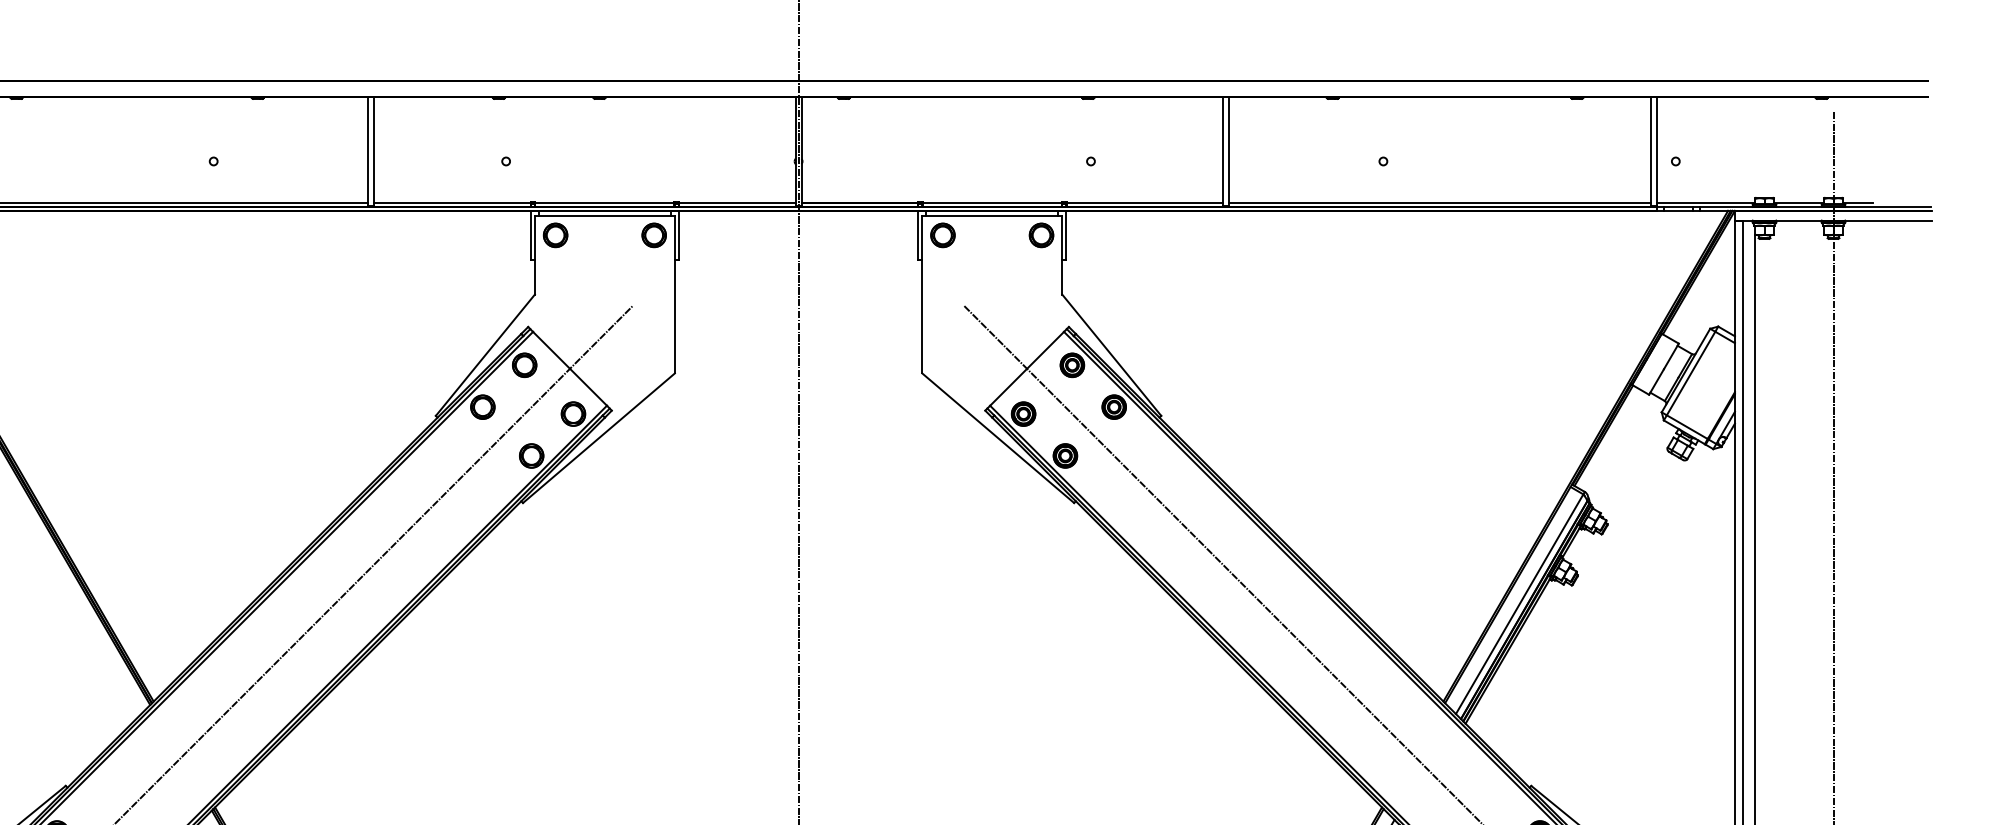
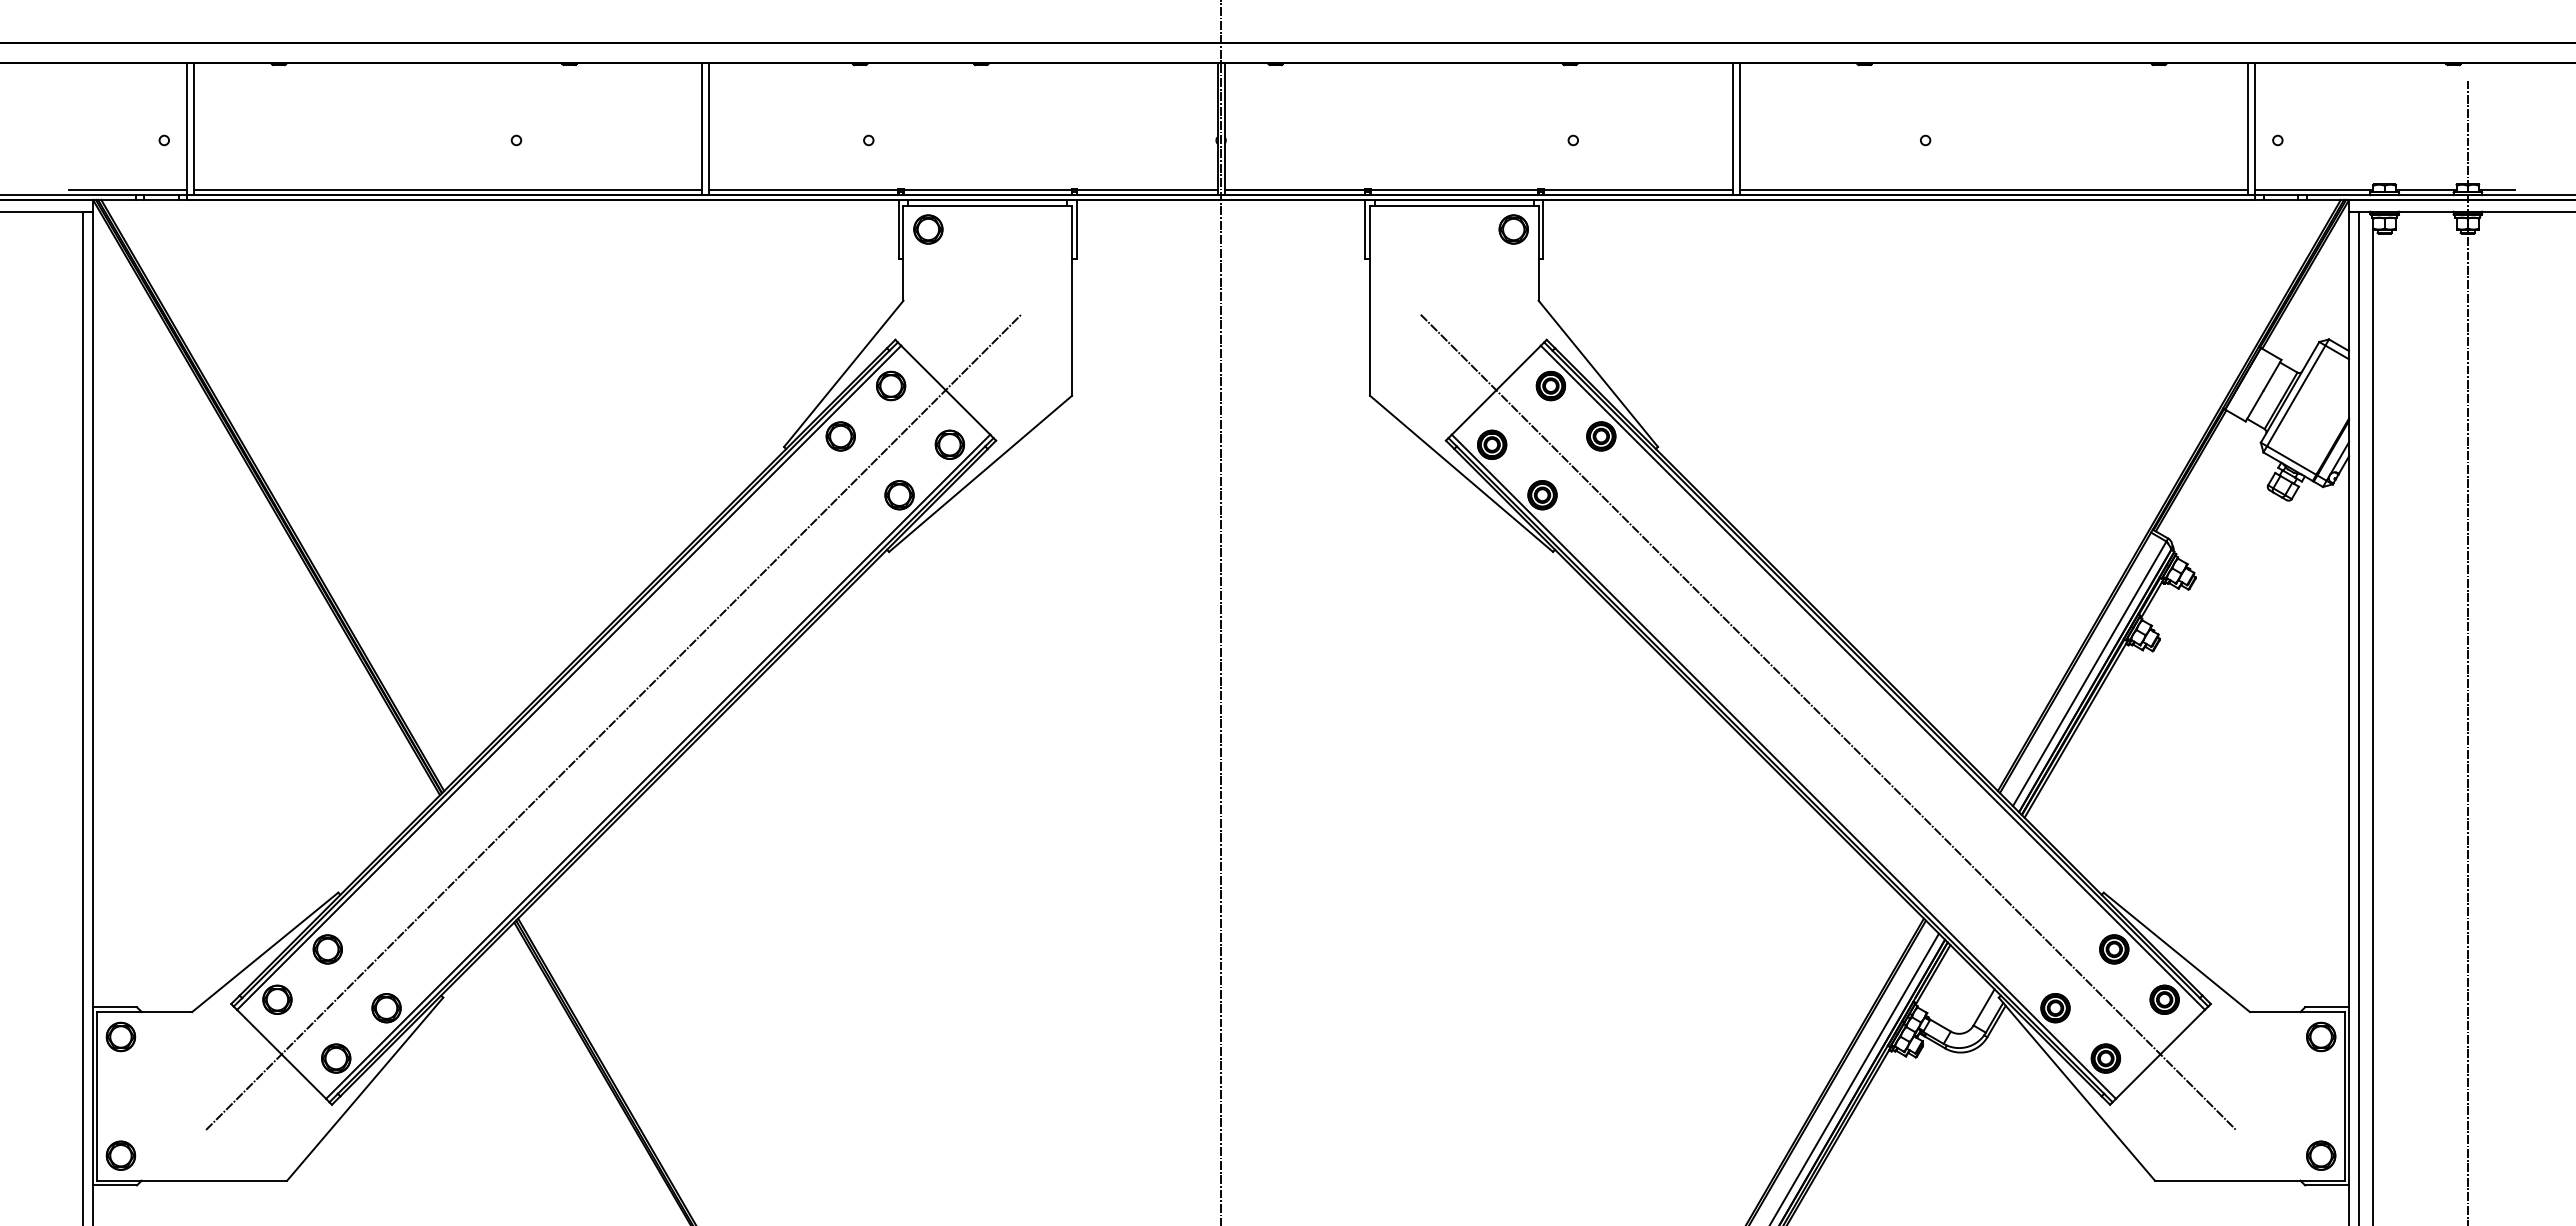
part: (654, 235) -> (1047, 229), removed
part: (942, 235) -> (1394, 229), removed

